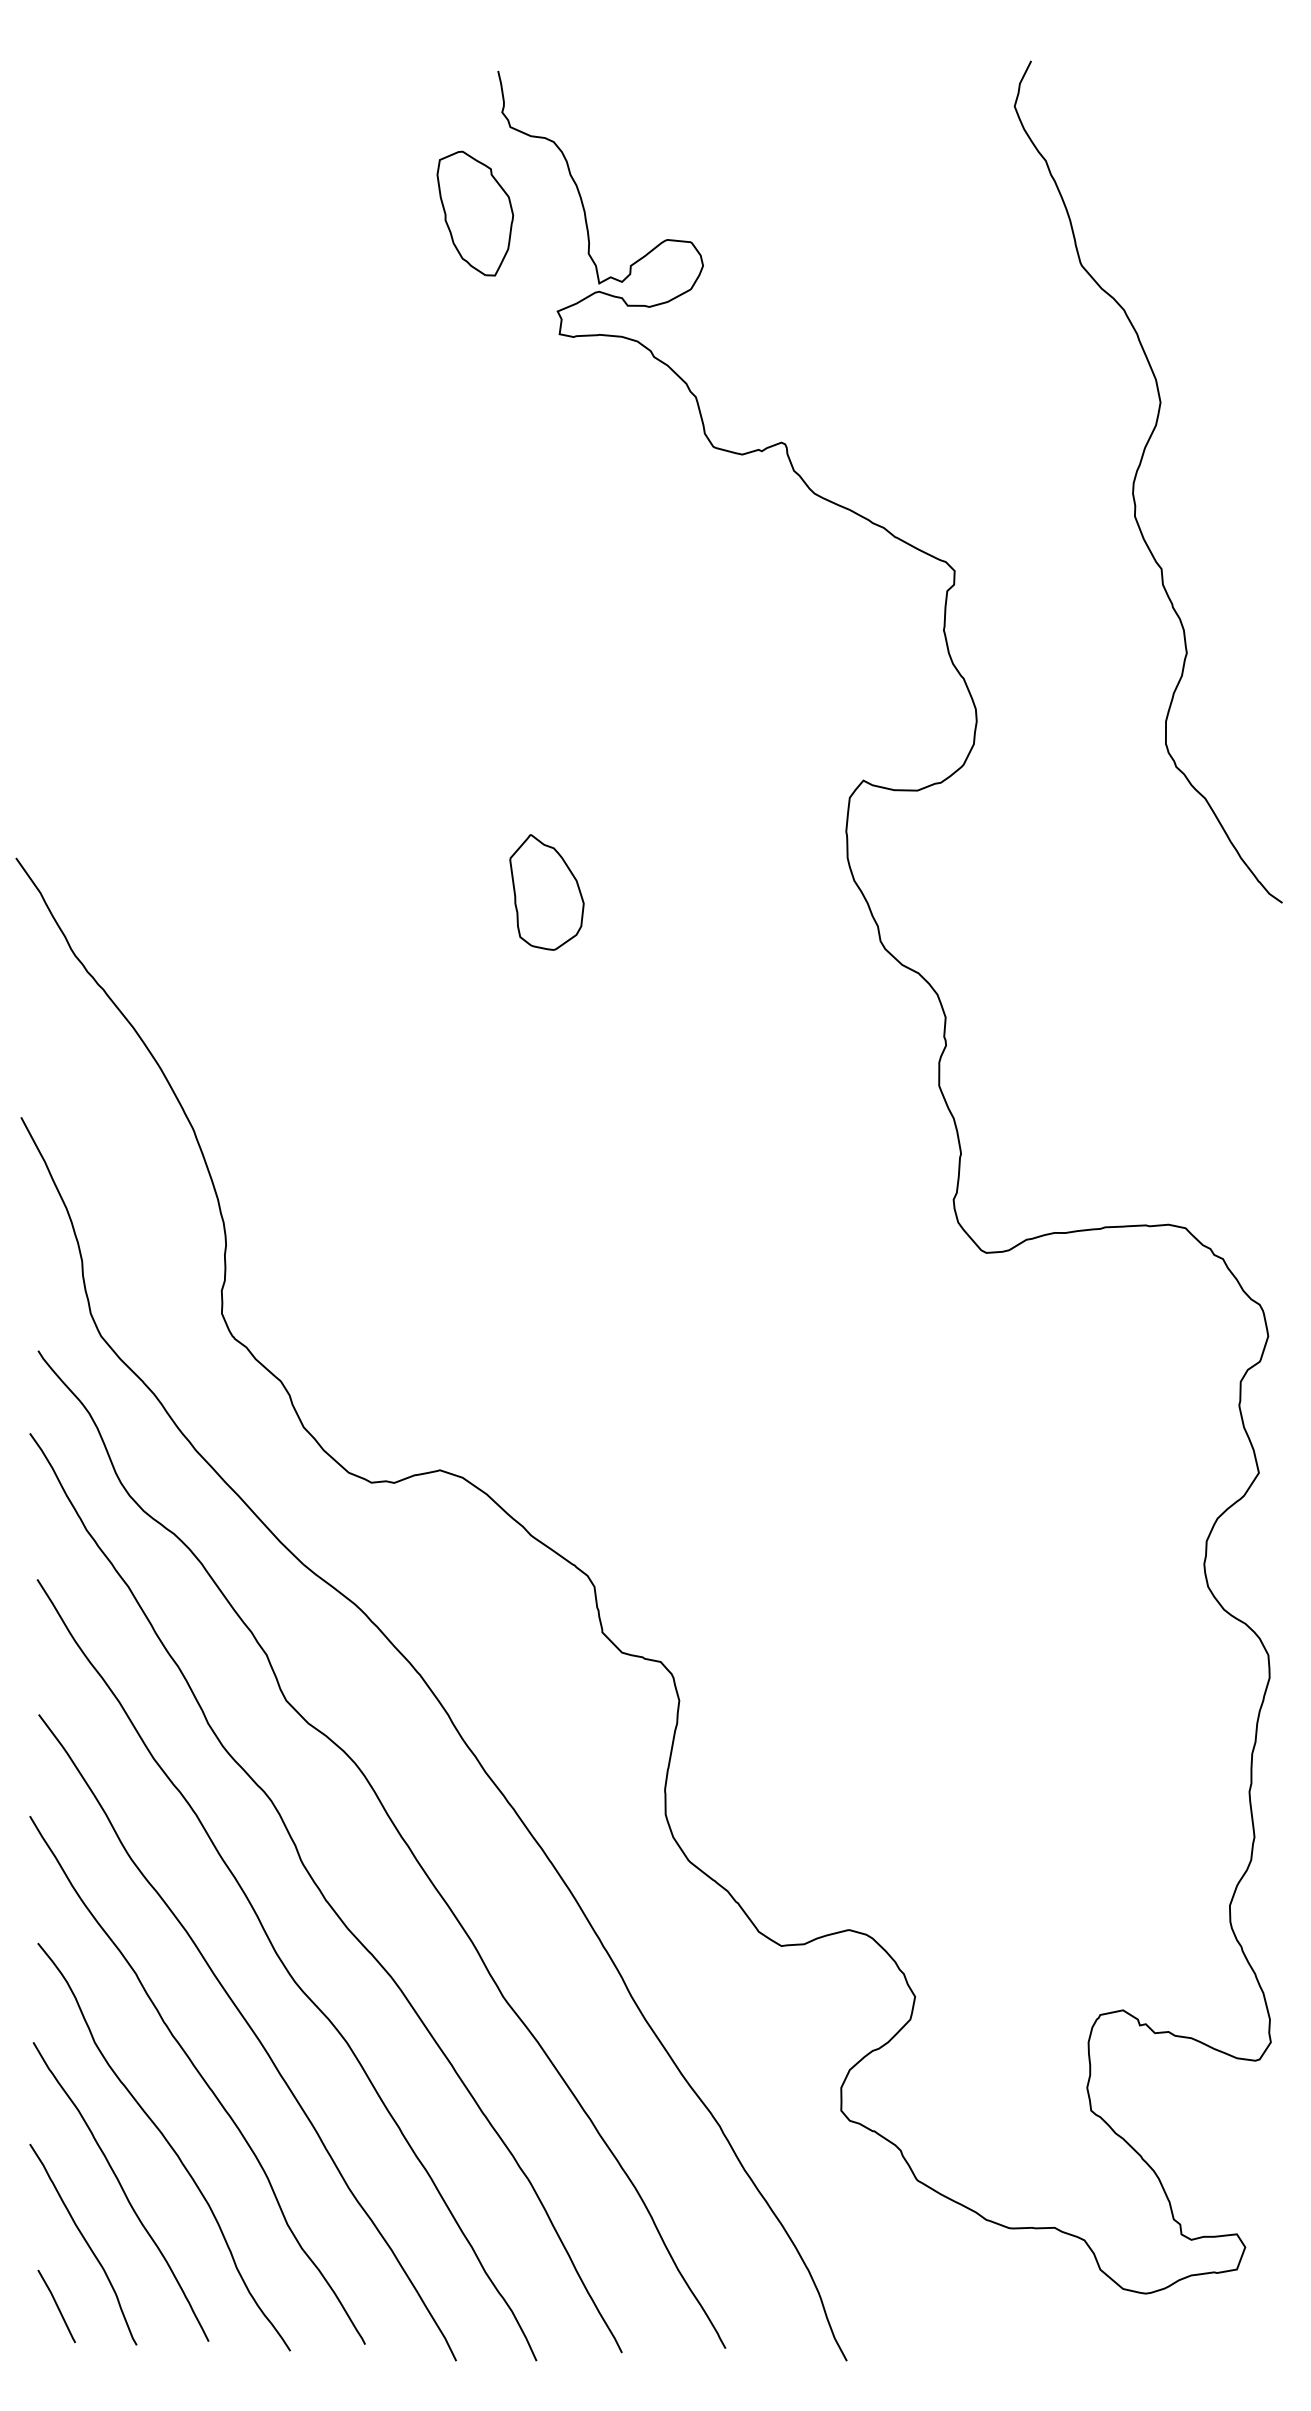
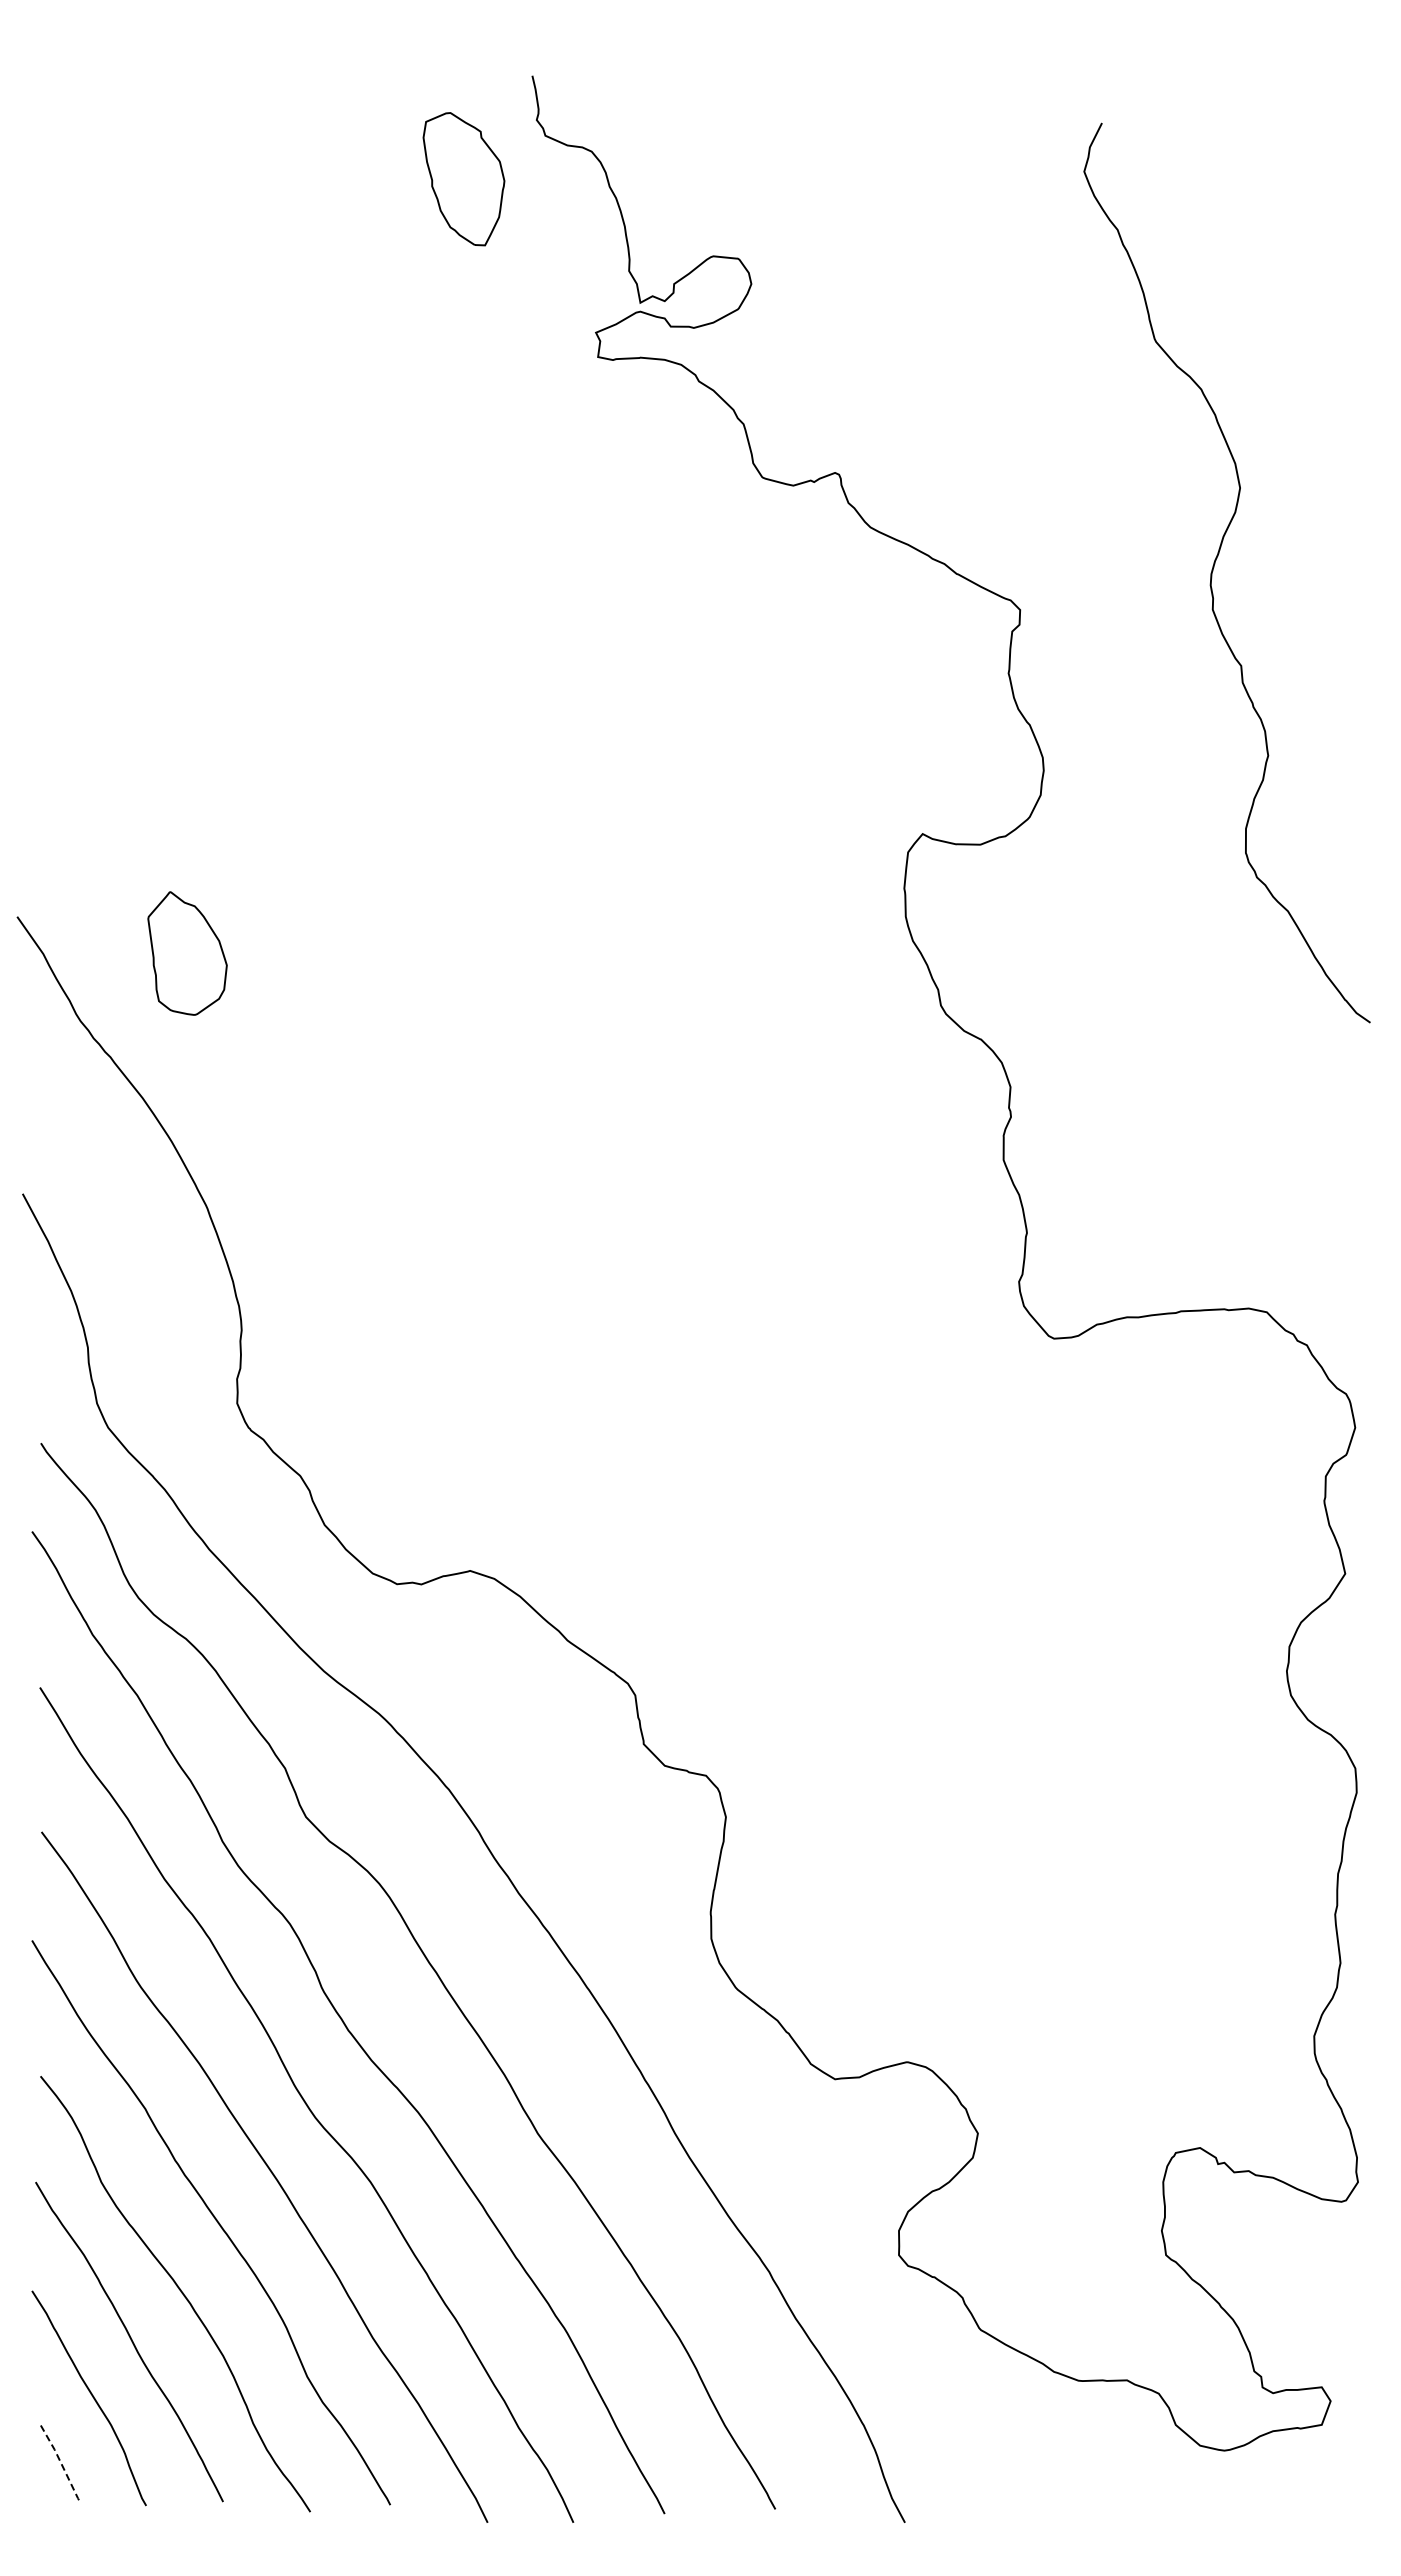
part: (474, 213) -> (463, 179), moved
curve: (1136, 476) -> (1214, 567), moved
part: (546, 892) -> (187, 953), moved
line: (57, 2306) -> (61, 2464), solid -> dashed

